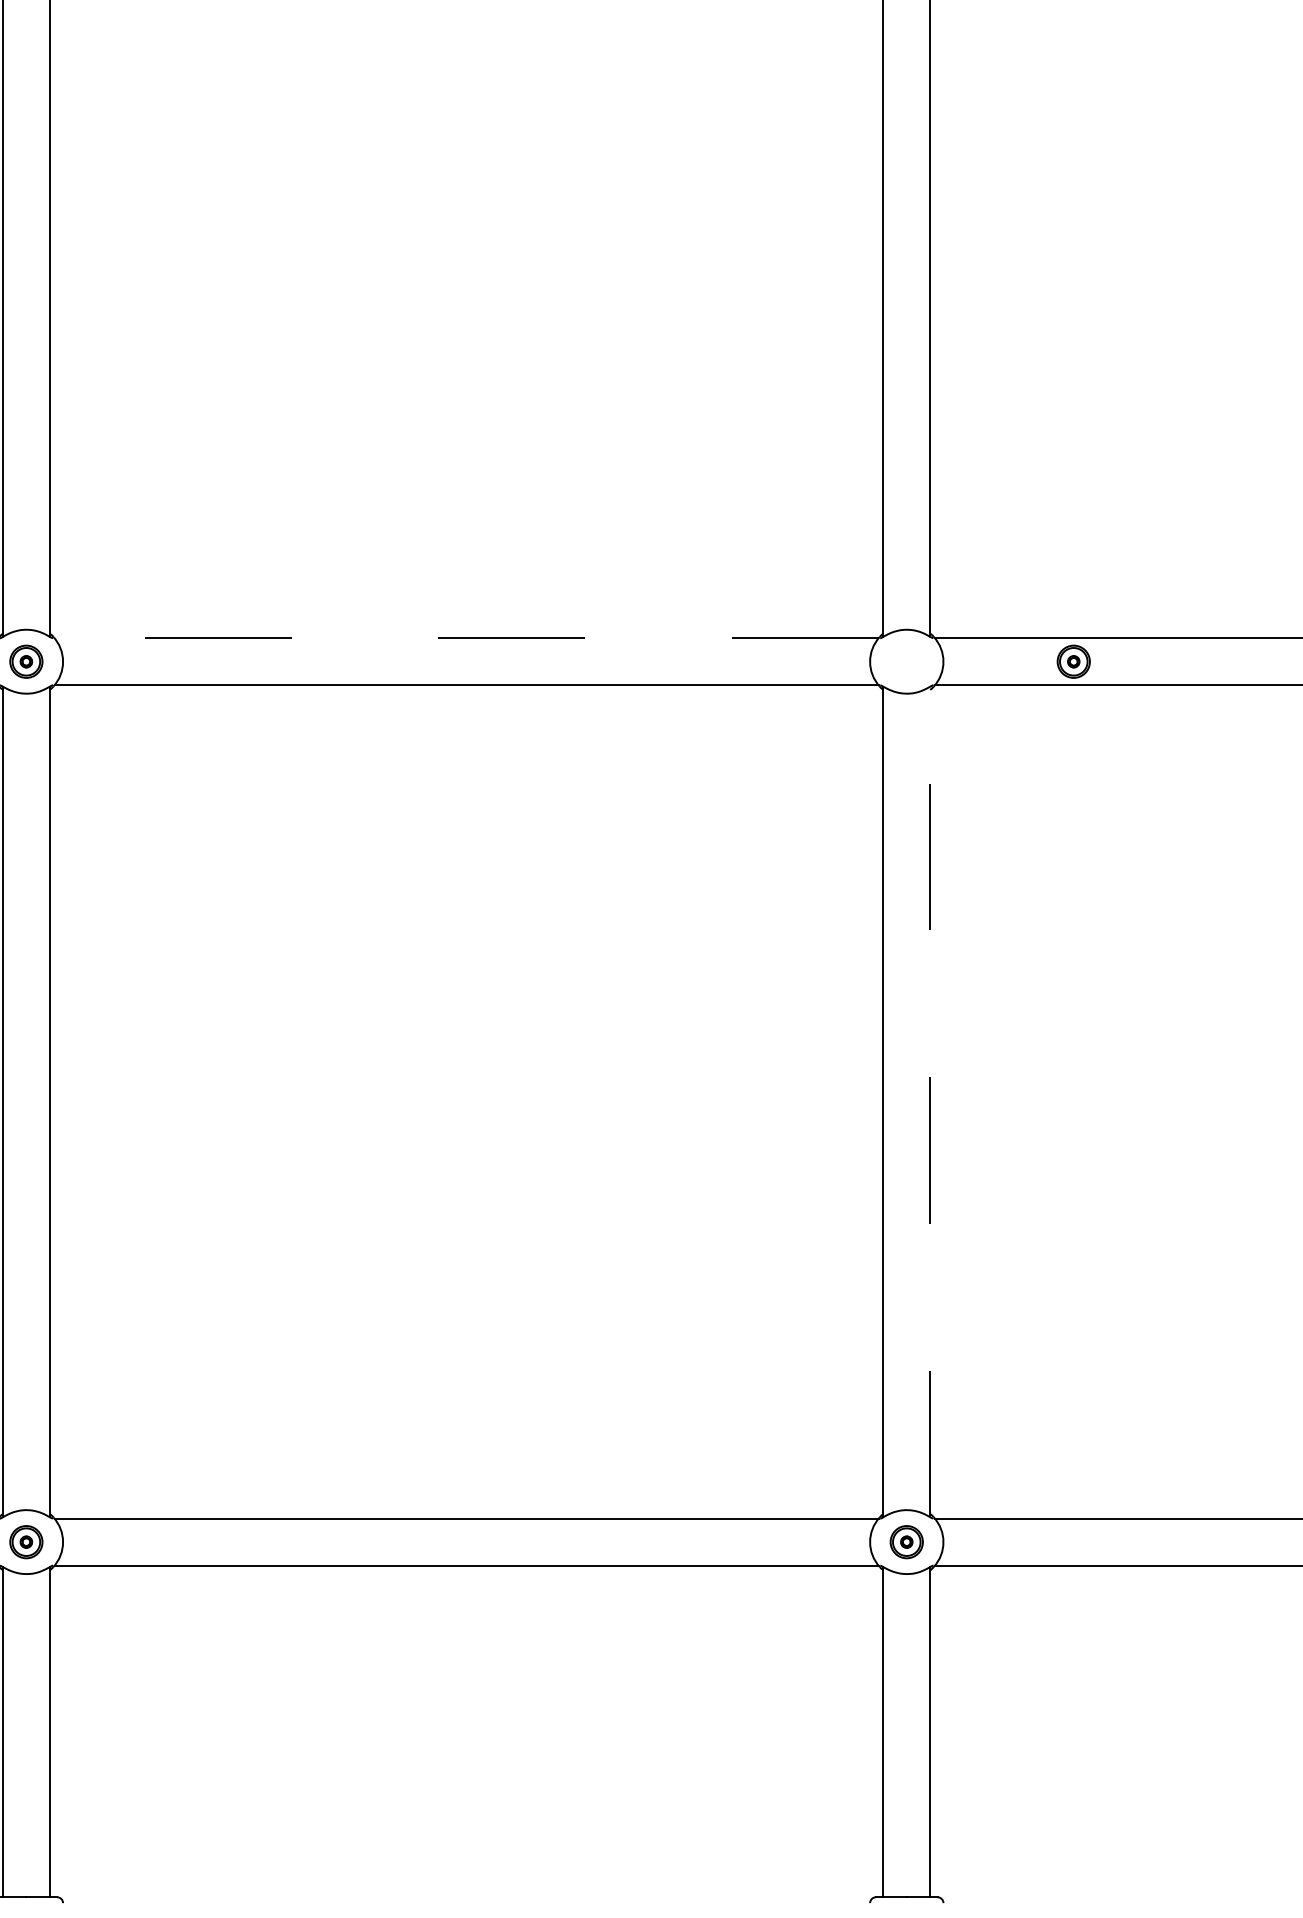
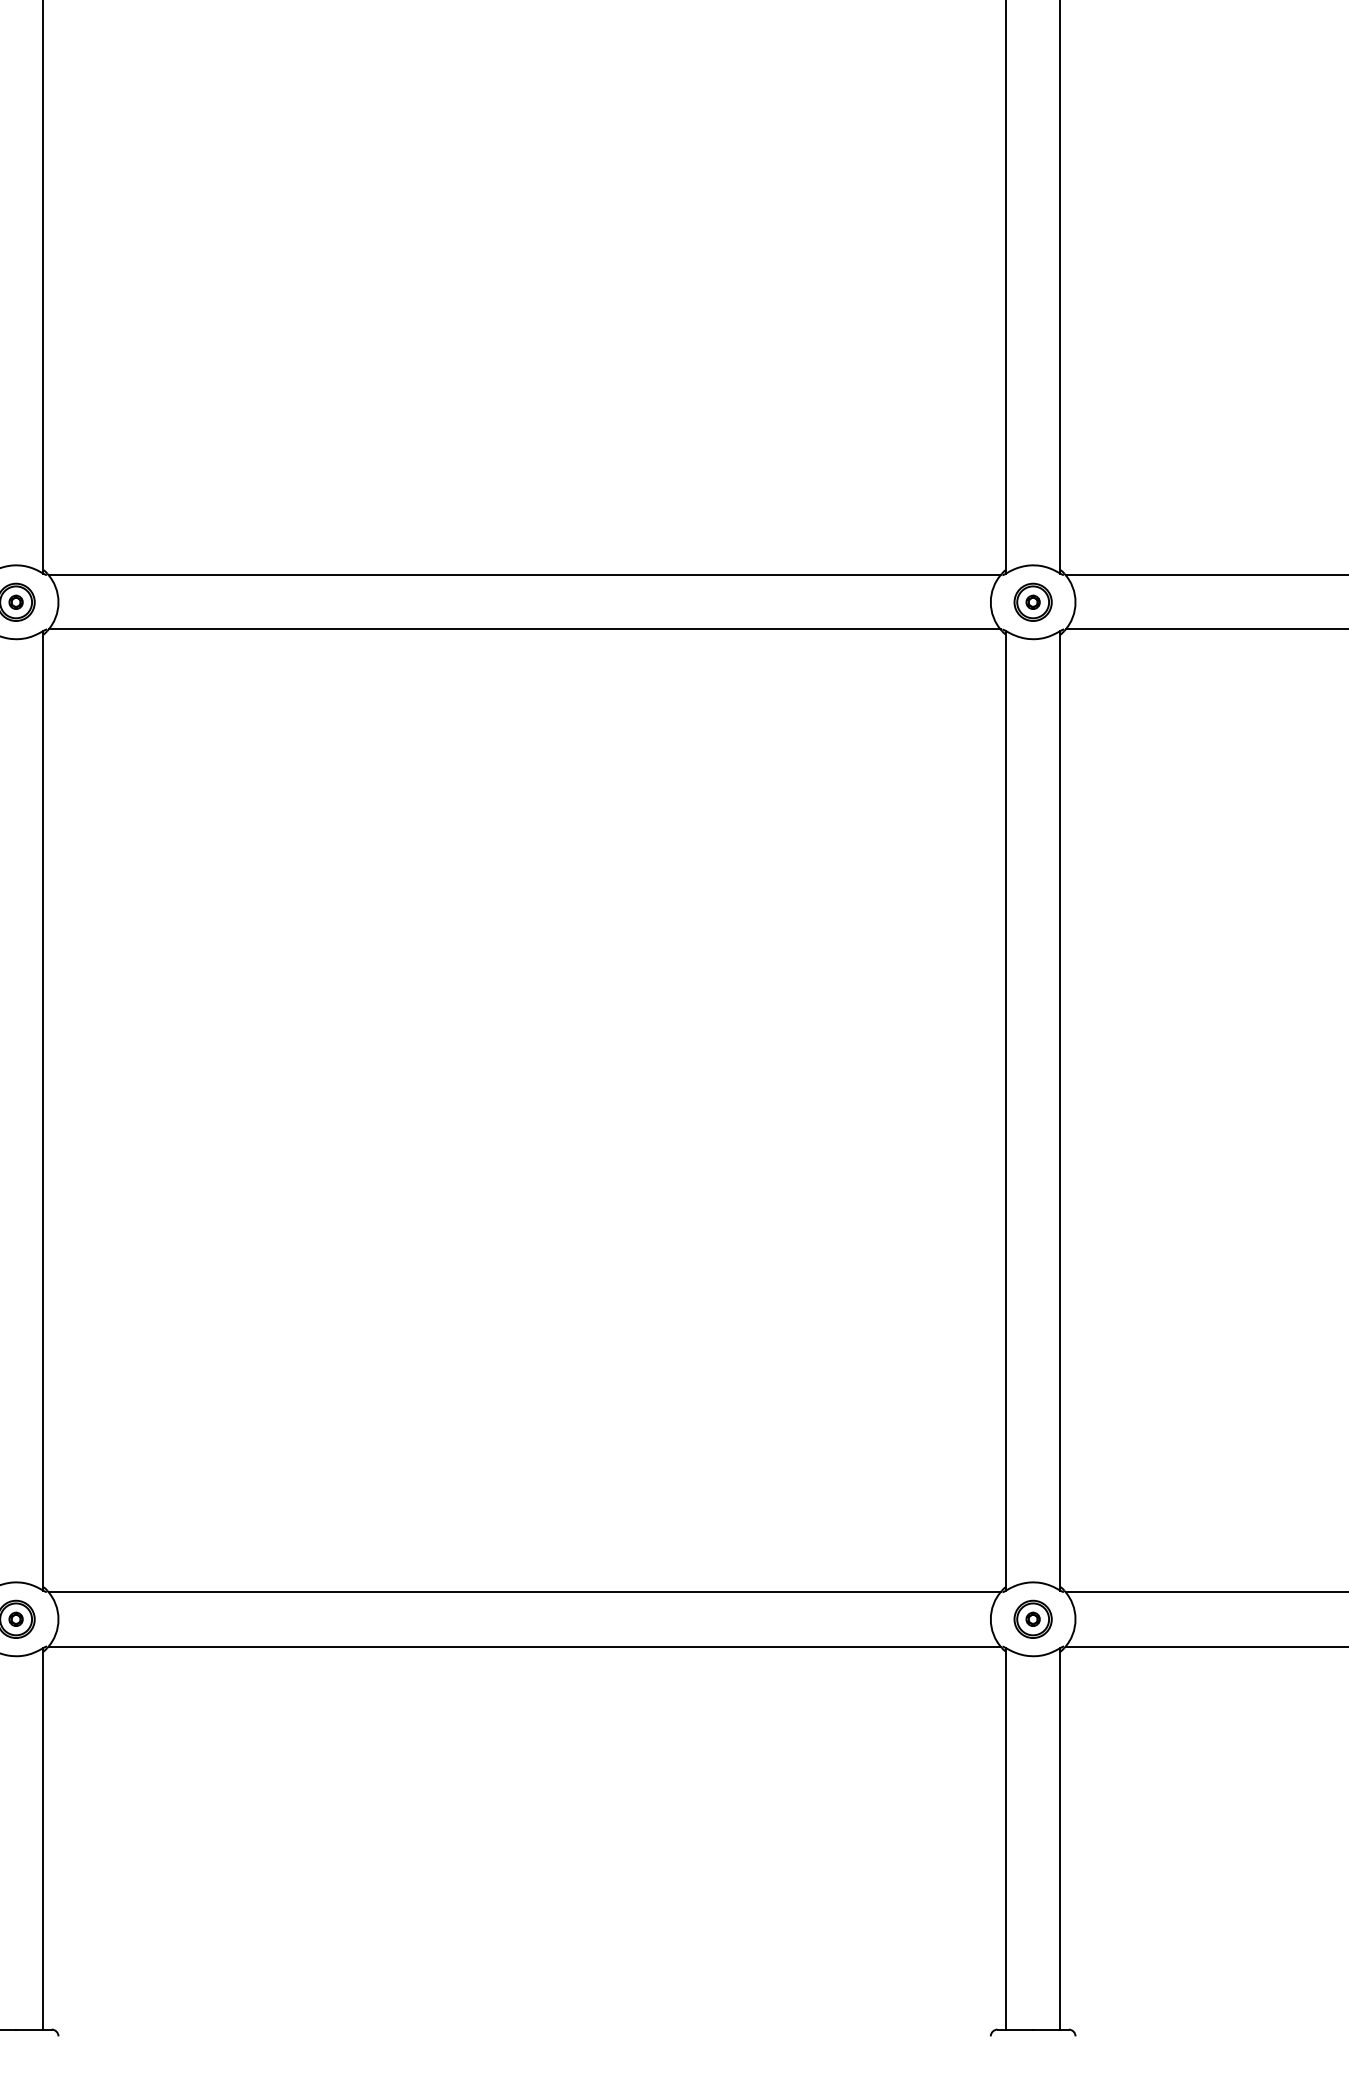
line: (466, 638) -> (524, 575), dashed -> solid
part: (1073, 661) -> (1032, 602), moved
line: (930, 1101) -> (1060, 1110), dashed -> solid

